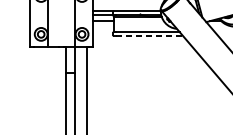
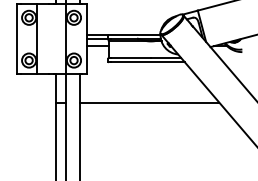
line: (148, 36) -> (147, 62), dashed -> solid
line: (150, 72) -> (149, 102), added

